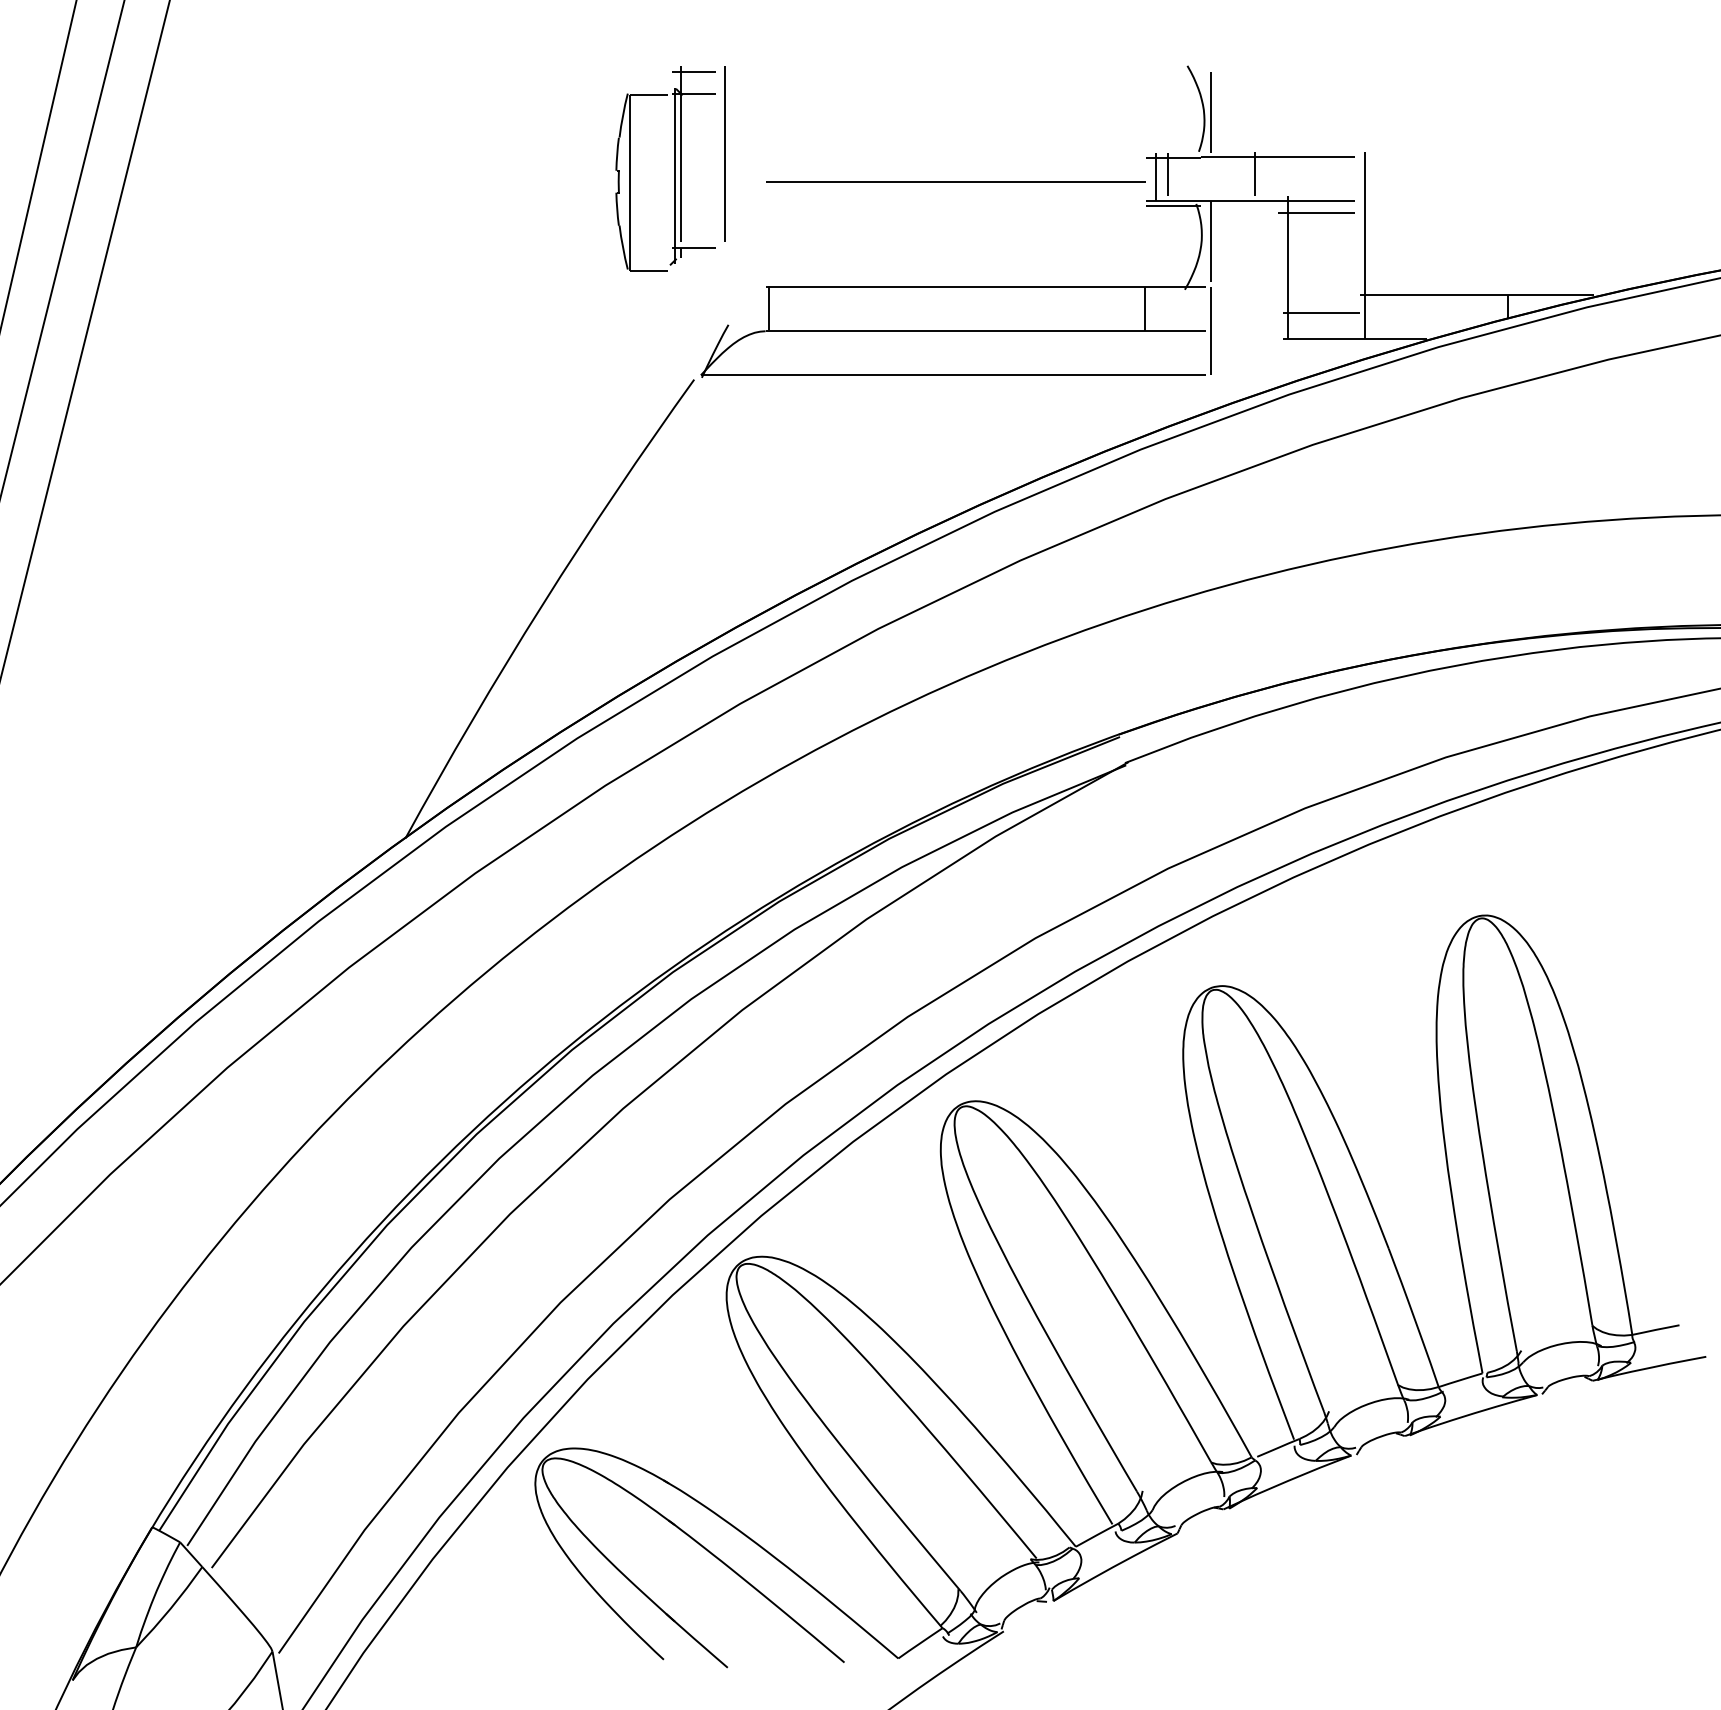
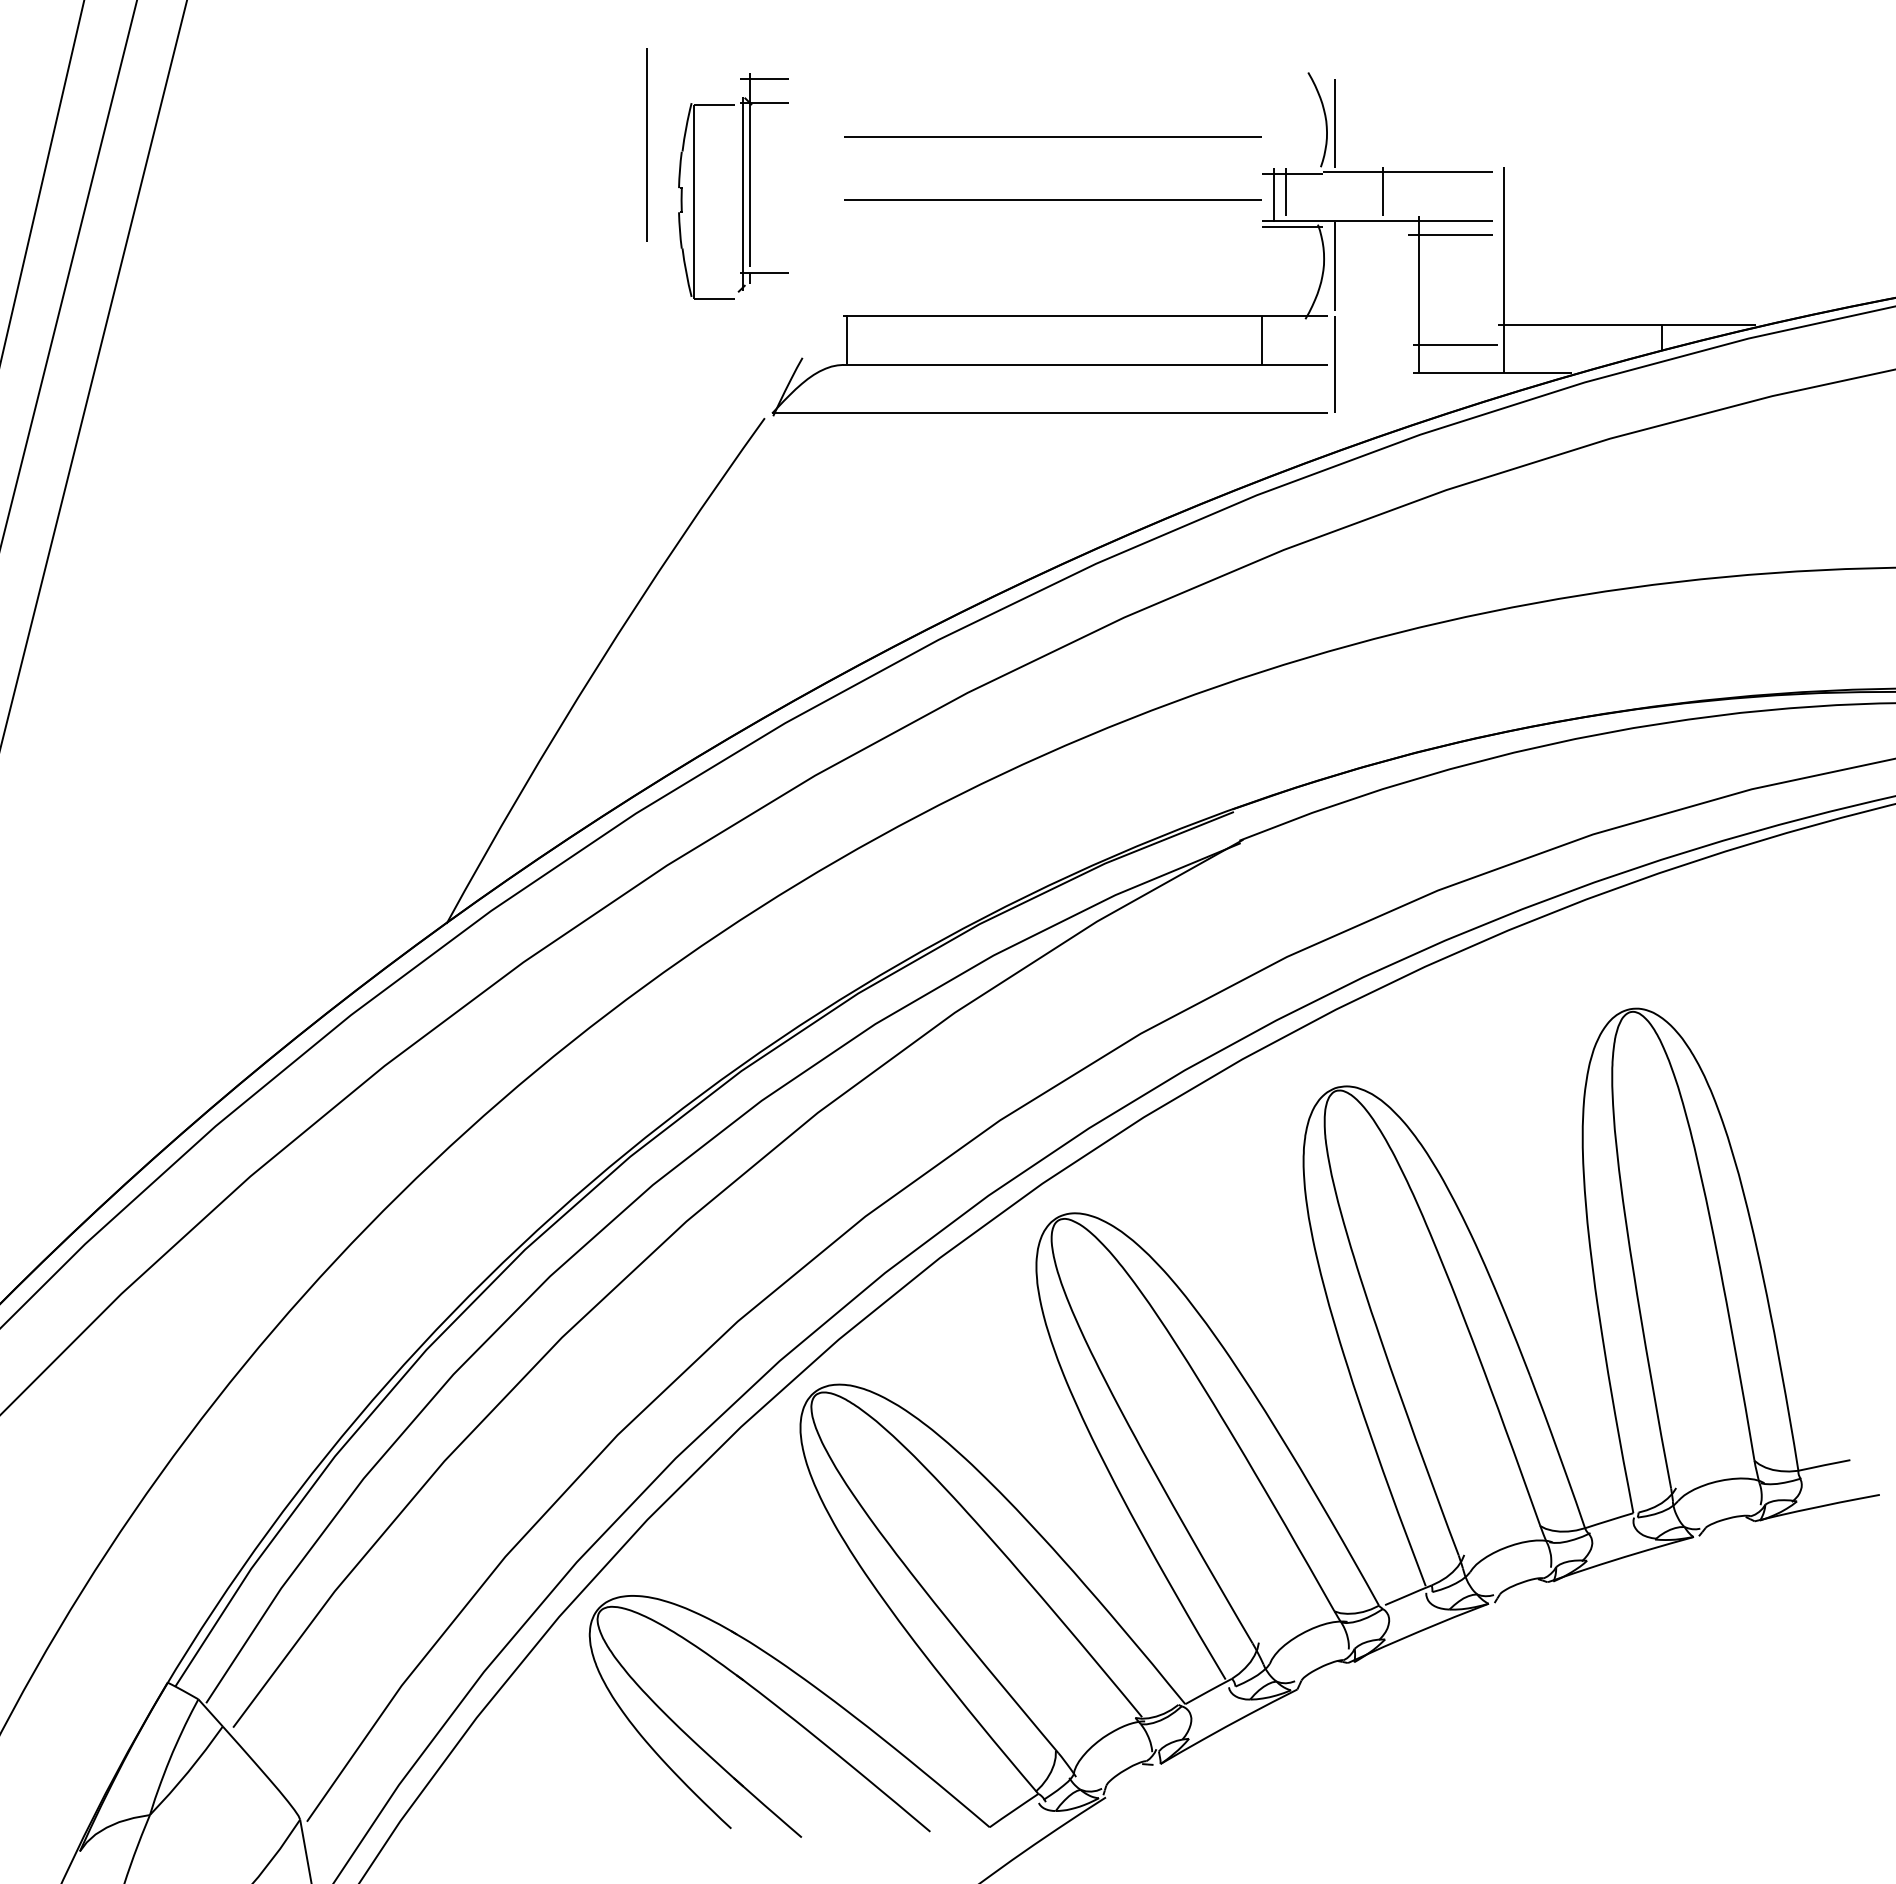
line: (955, 123) -> (1052, 136), added
line: (724, 153) -> (646, 144), moved

